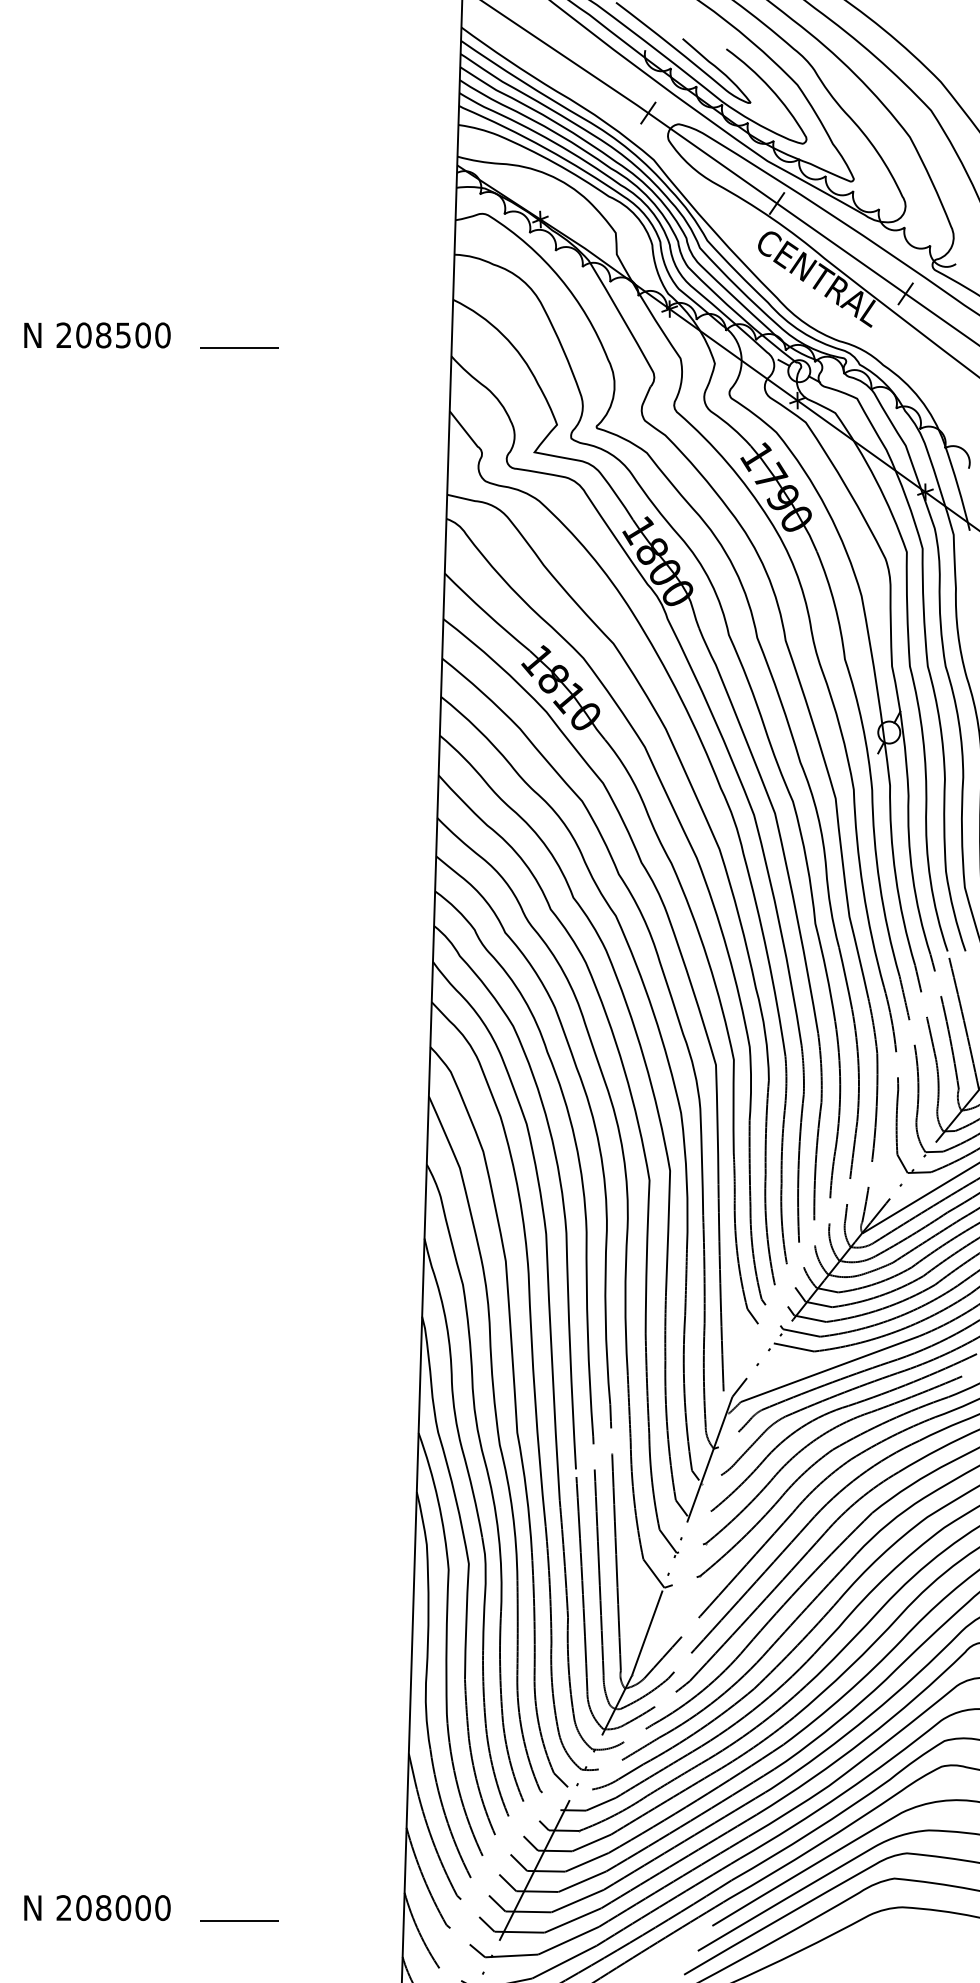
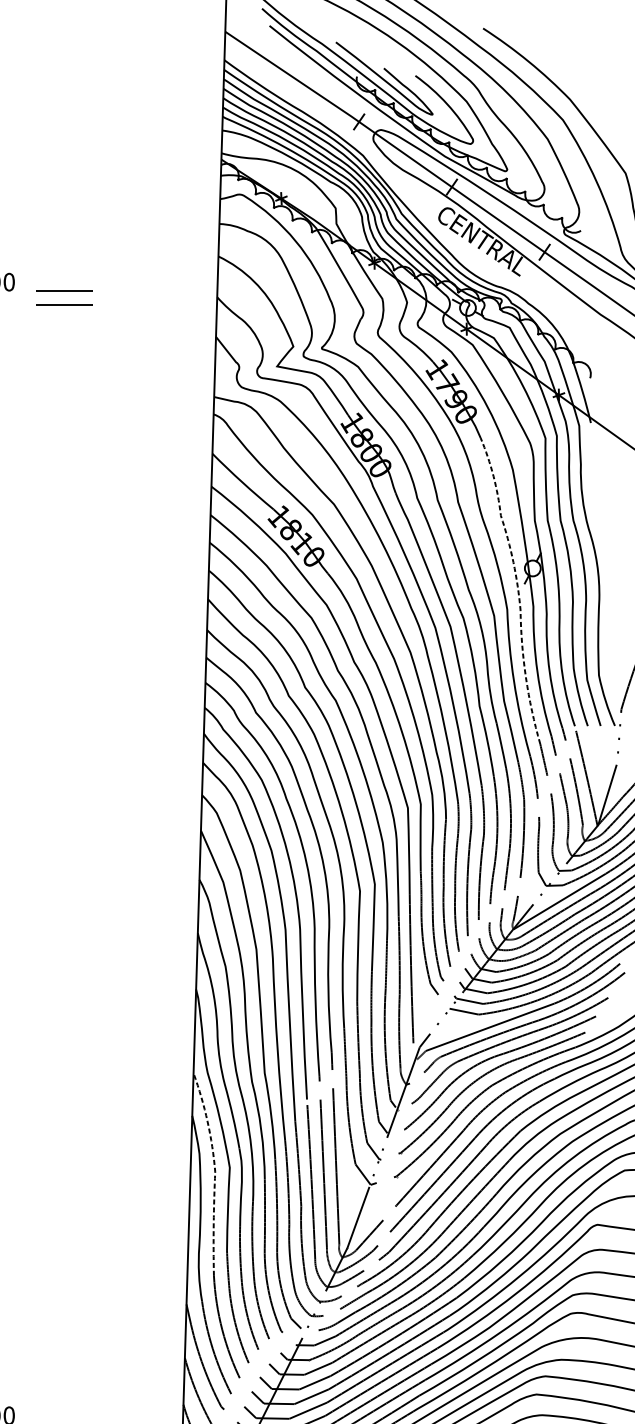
line: (239, 366) -> (64, 304), added
line: (868, 759) -> (517, 587), solid -> dashed
line: (448, 1569) -> (215, 1171), solid -> dashed

